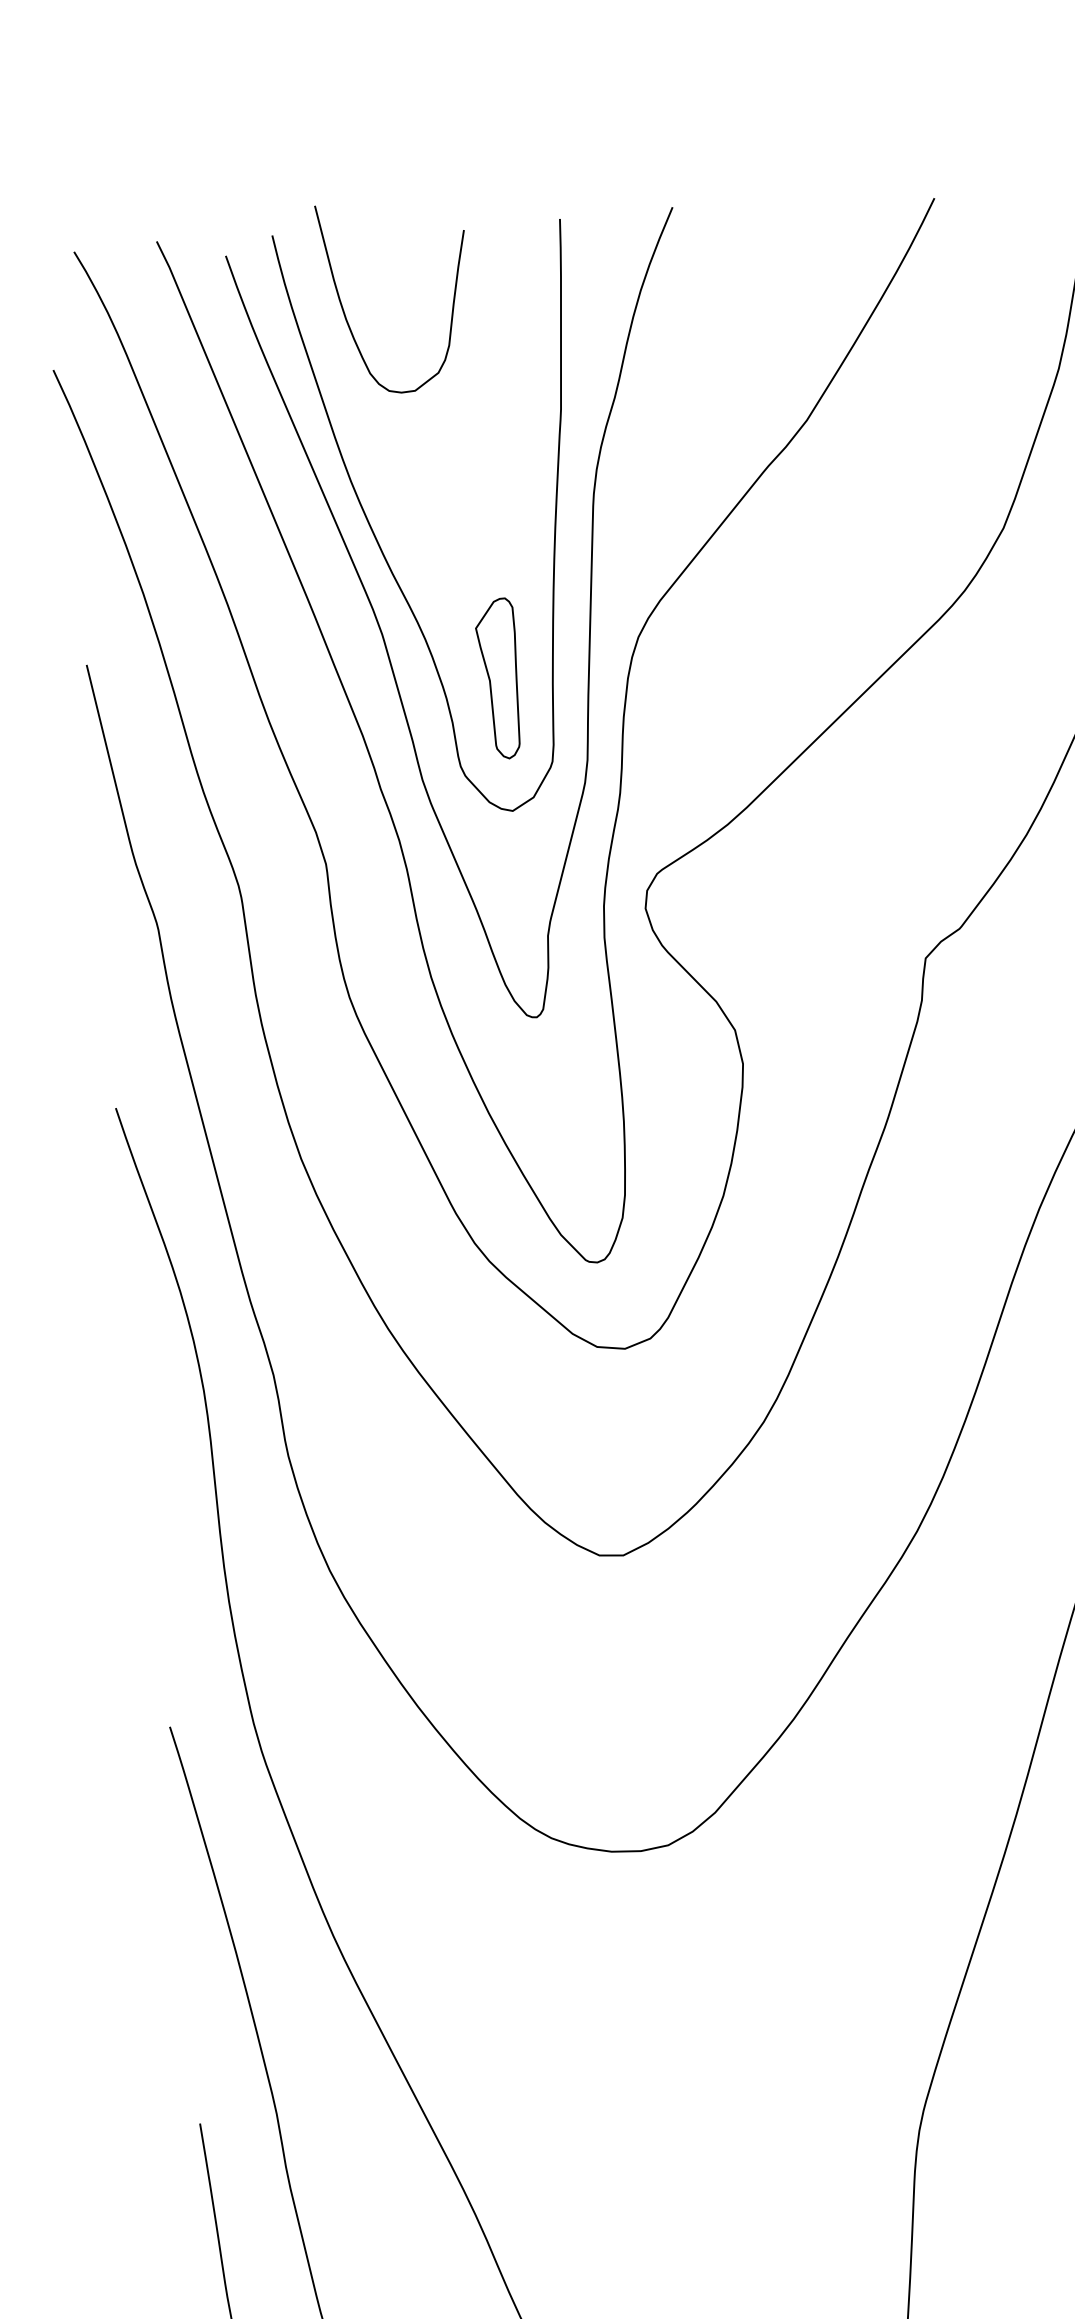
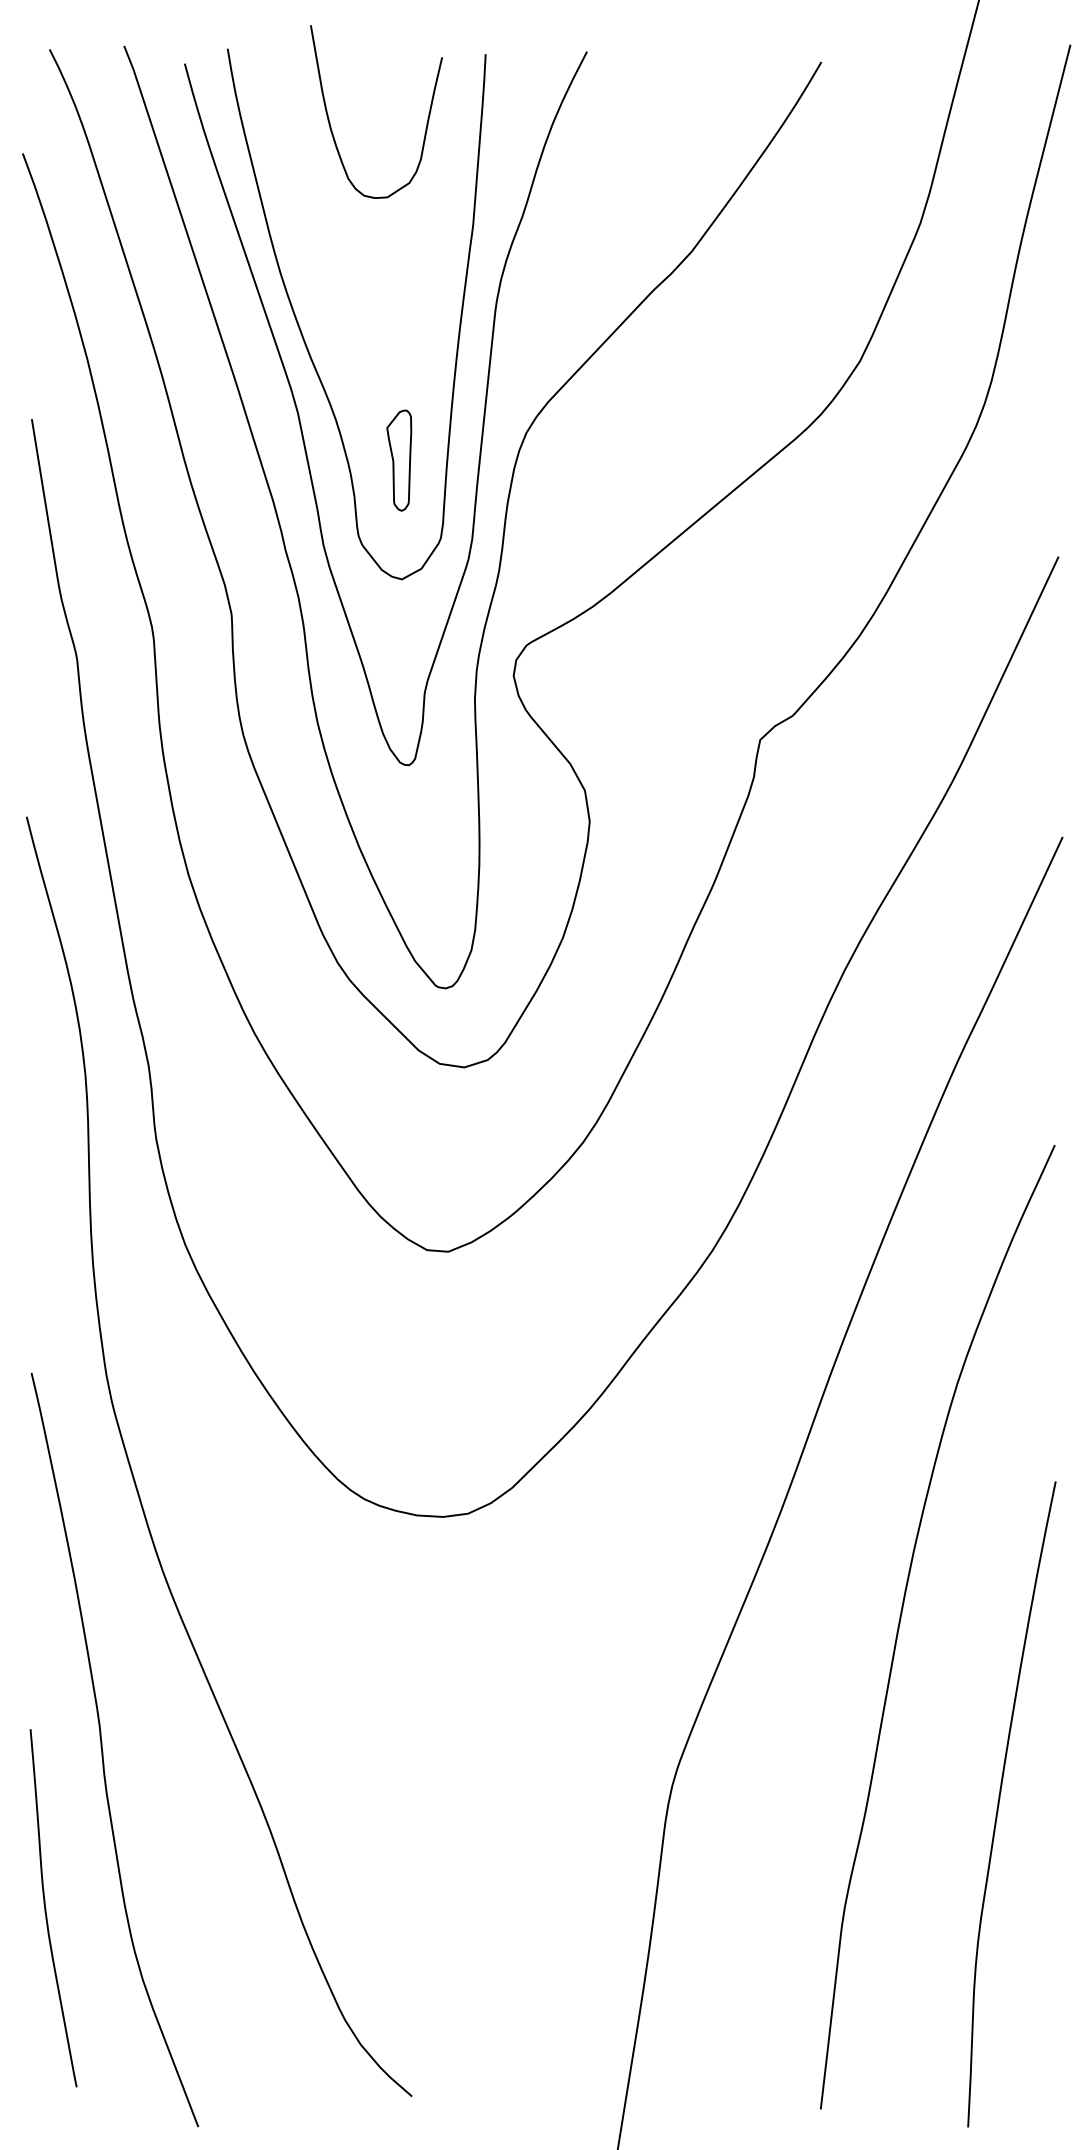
curve: (345, 312) -> (330, 122), moved
part: (499, 678) -> (399, 460), size x0.7

